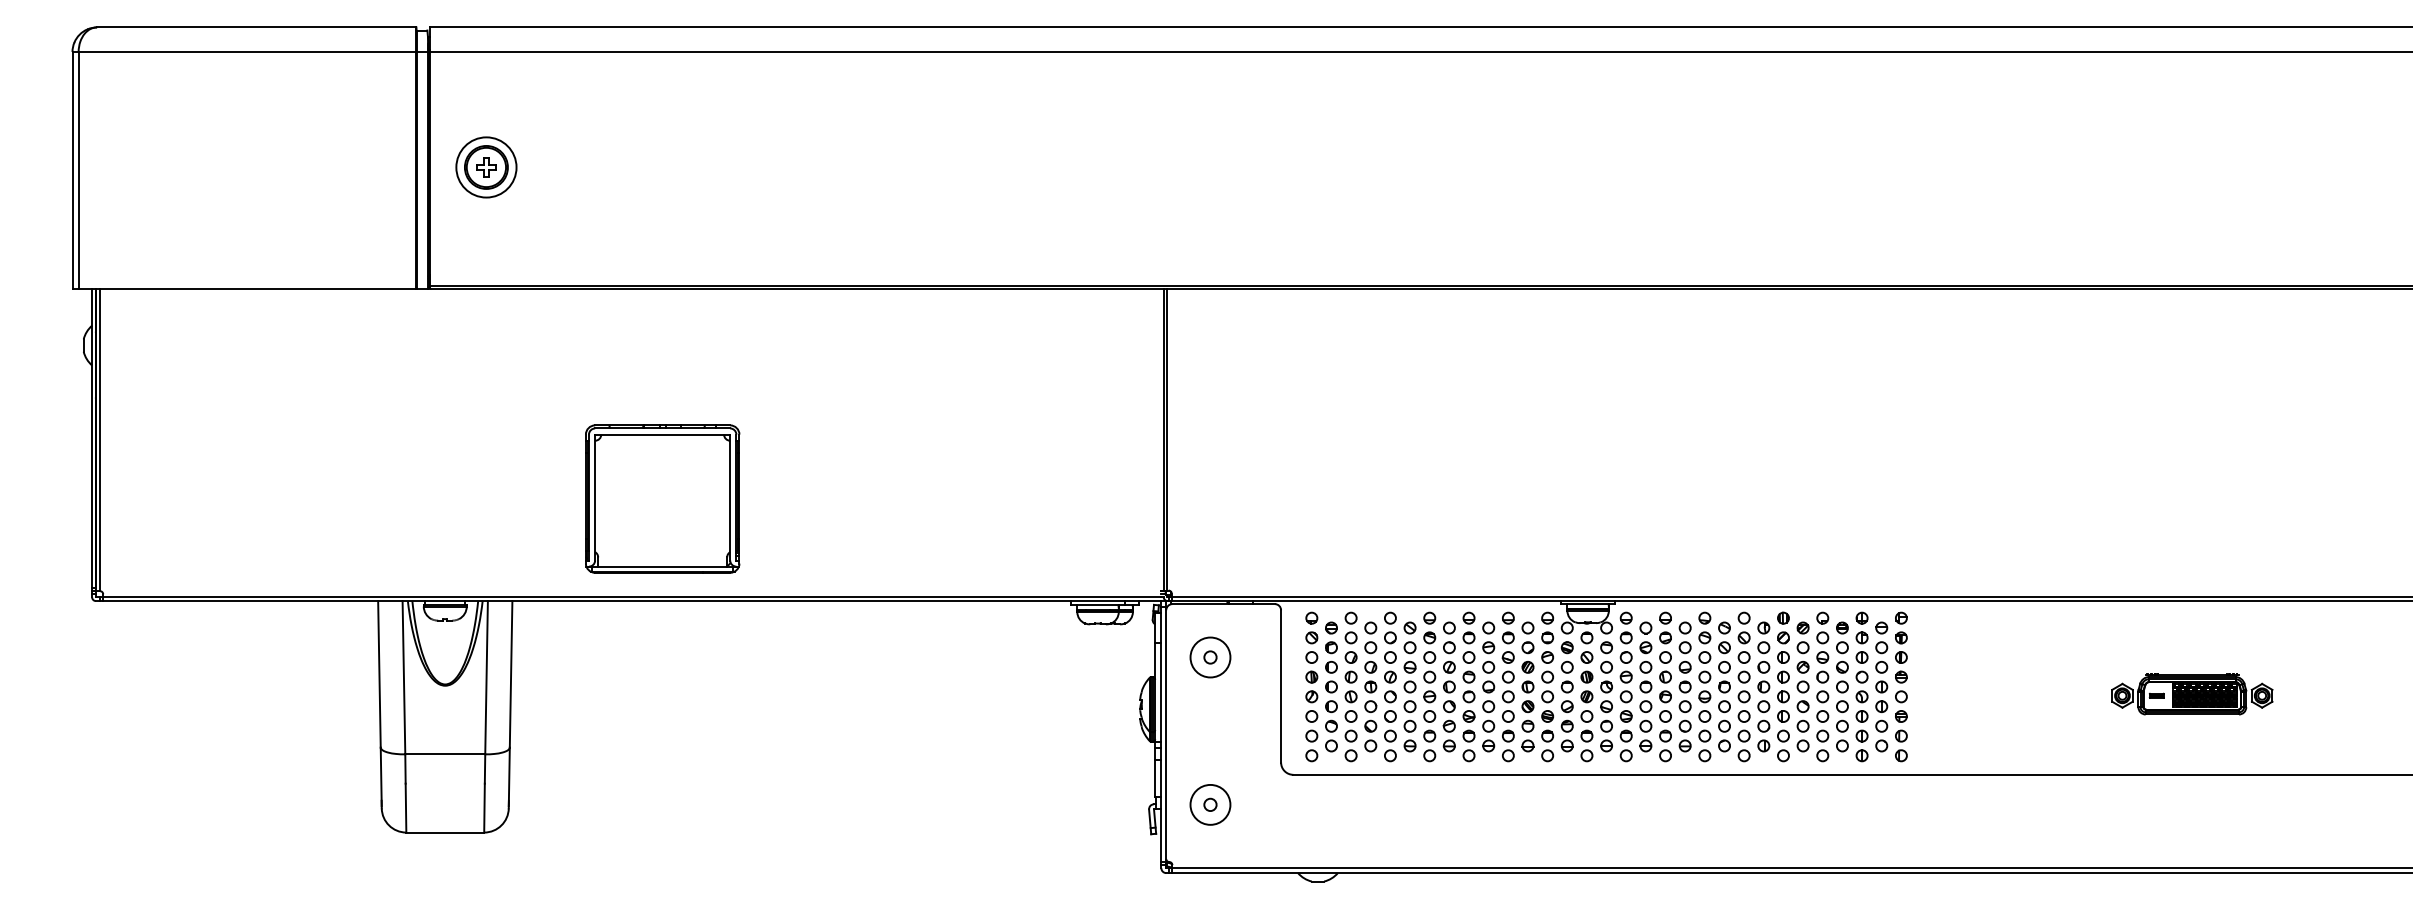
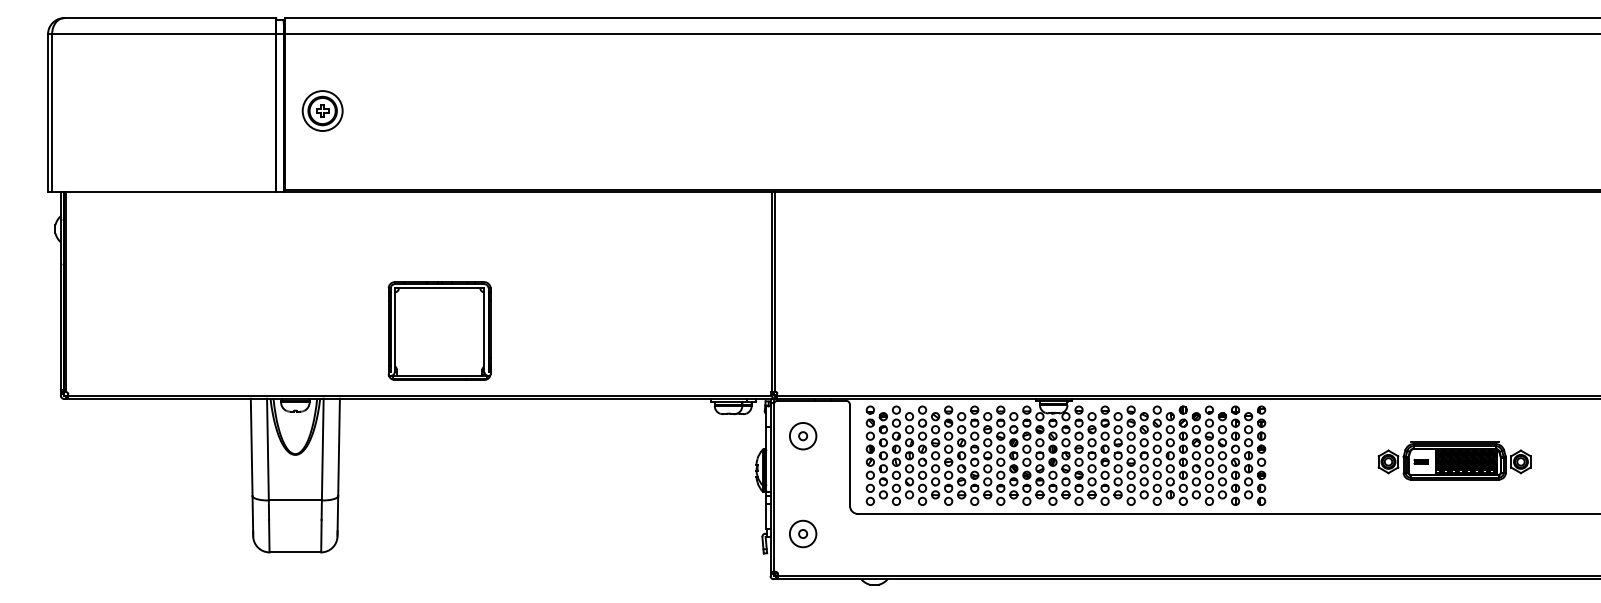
part: (2192, 694) -> (1454, 460), size x1.43

